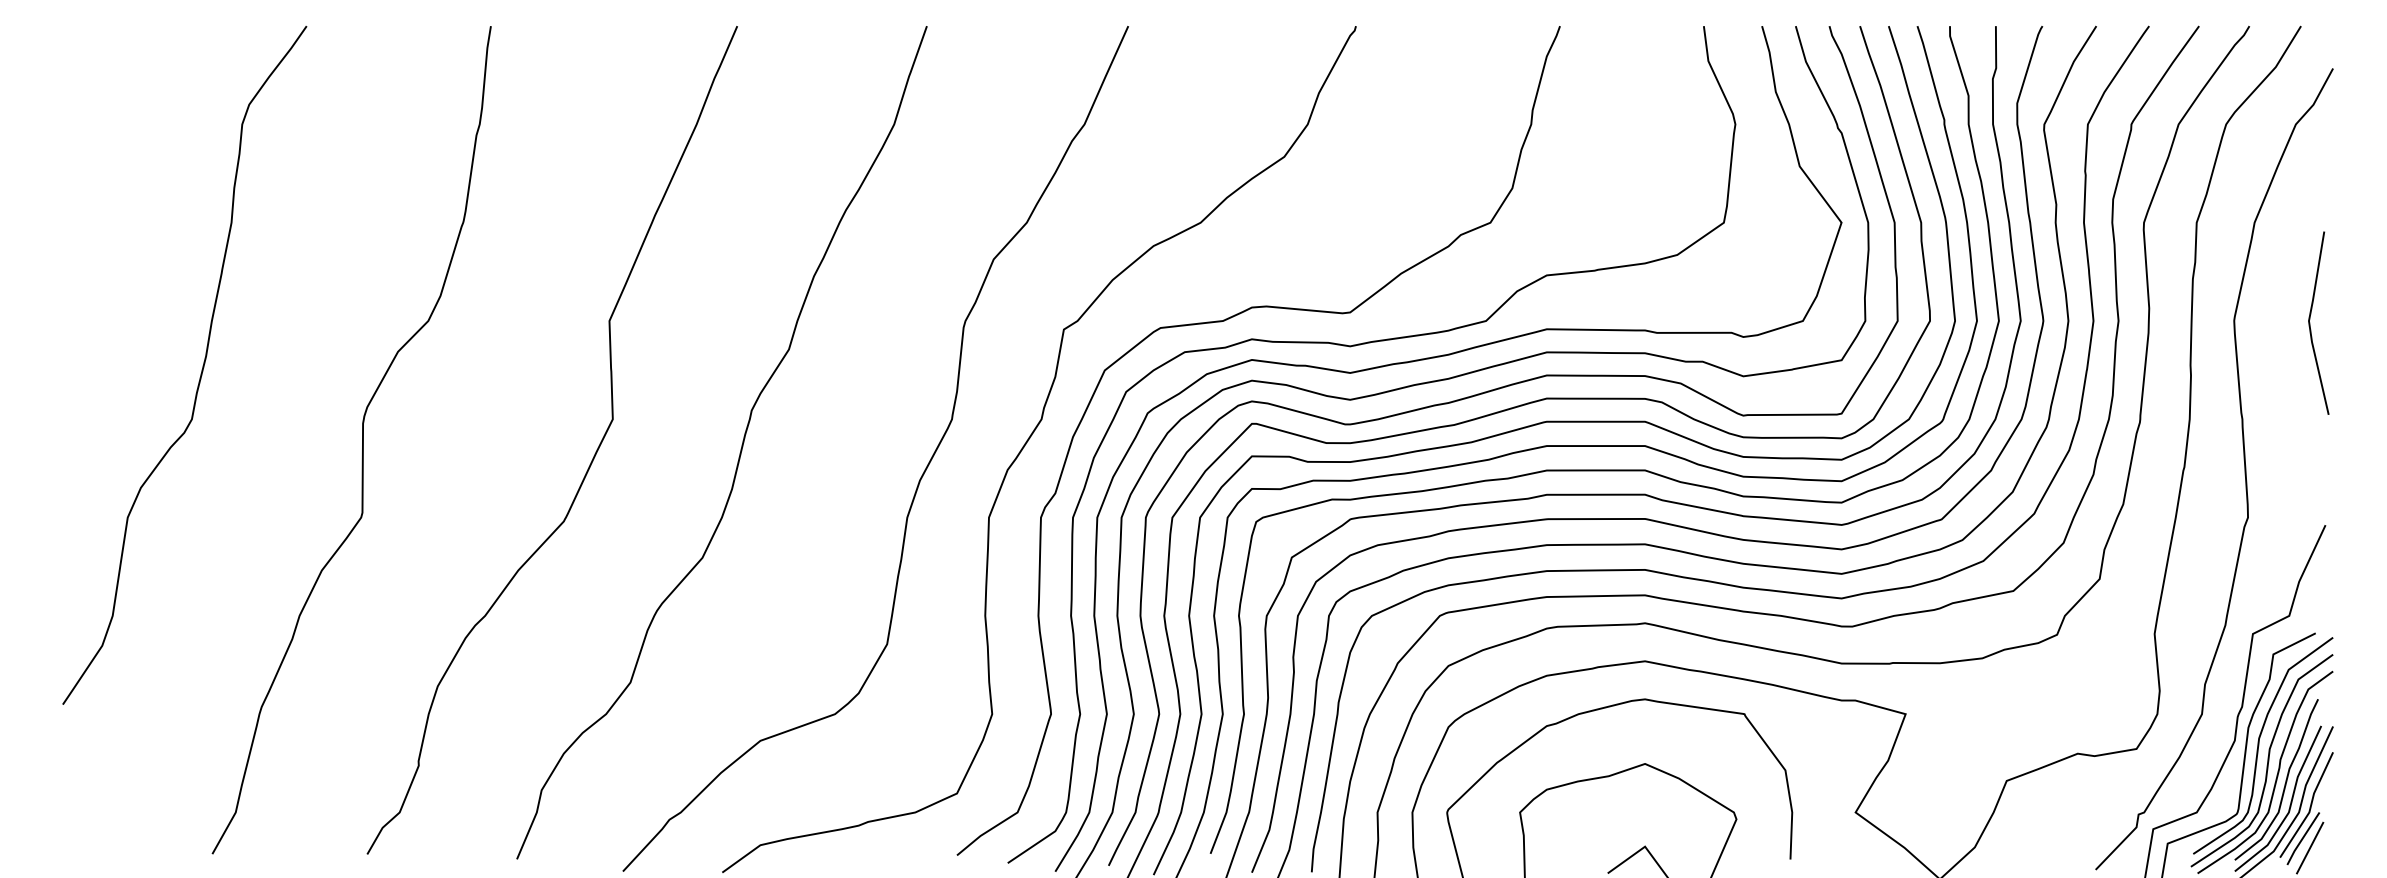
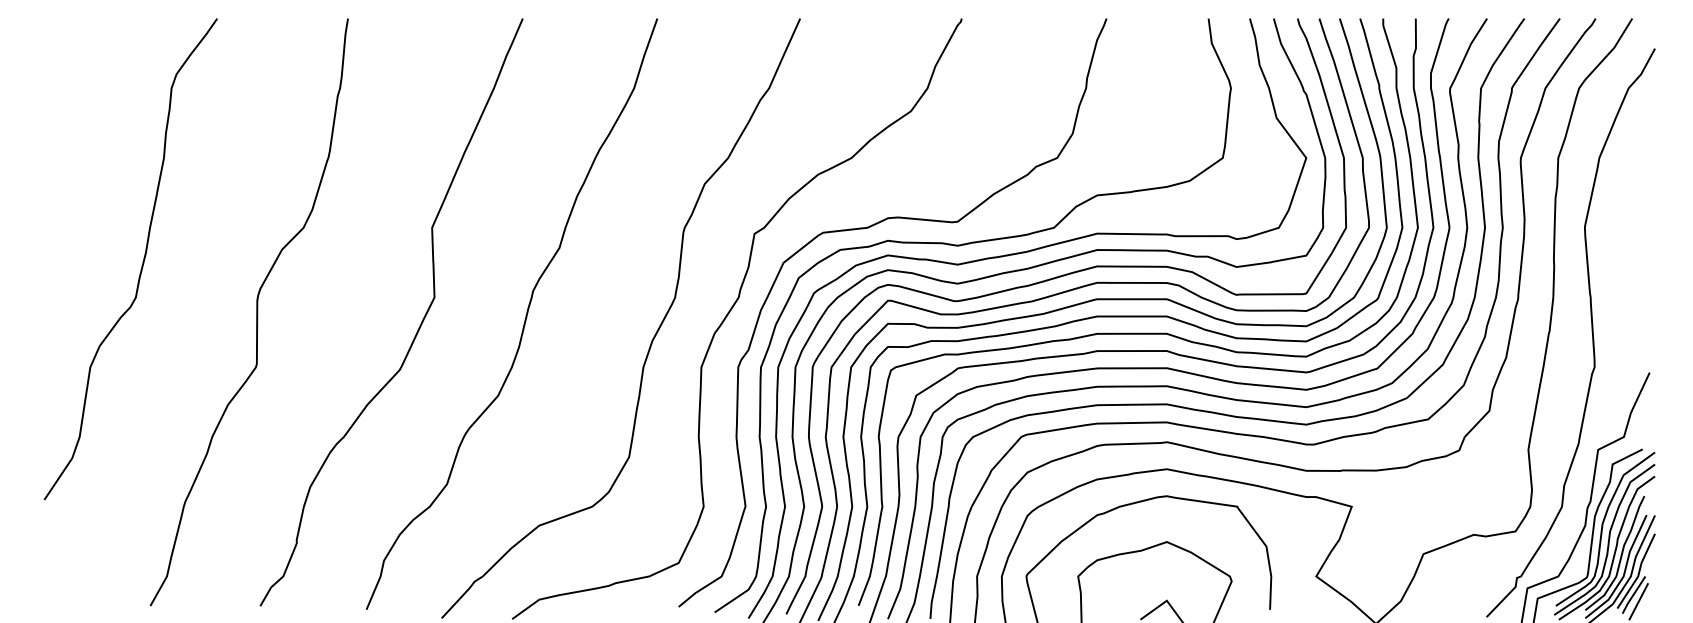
line: (2310, 322) -> (1639, 228), removed

